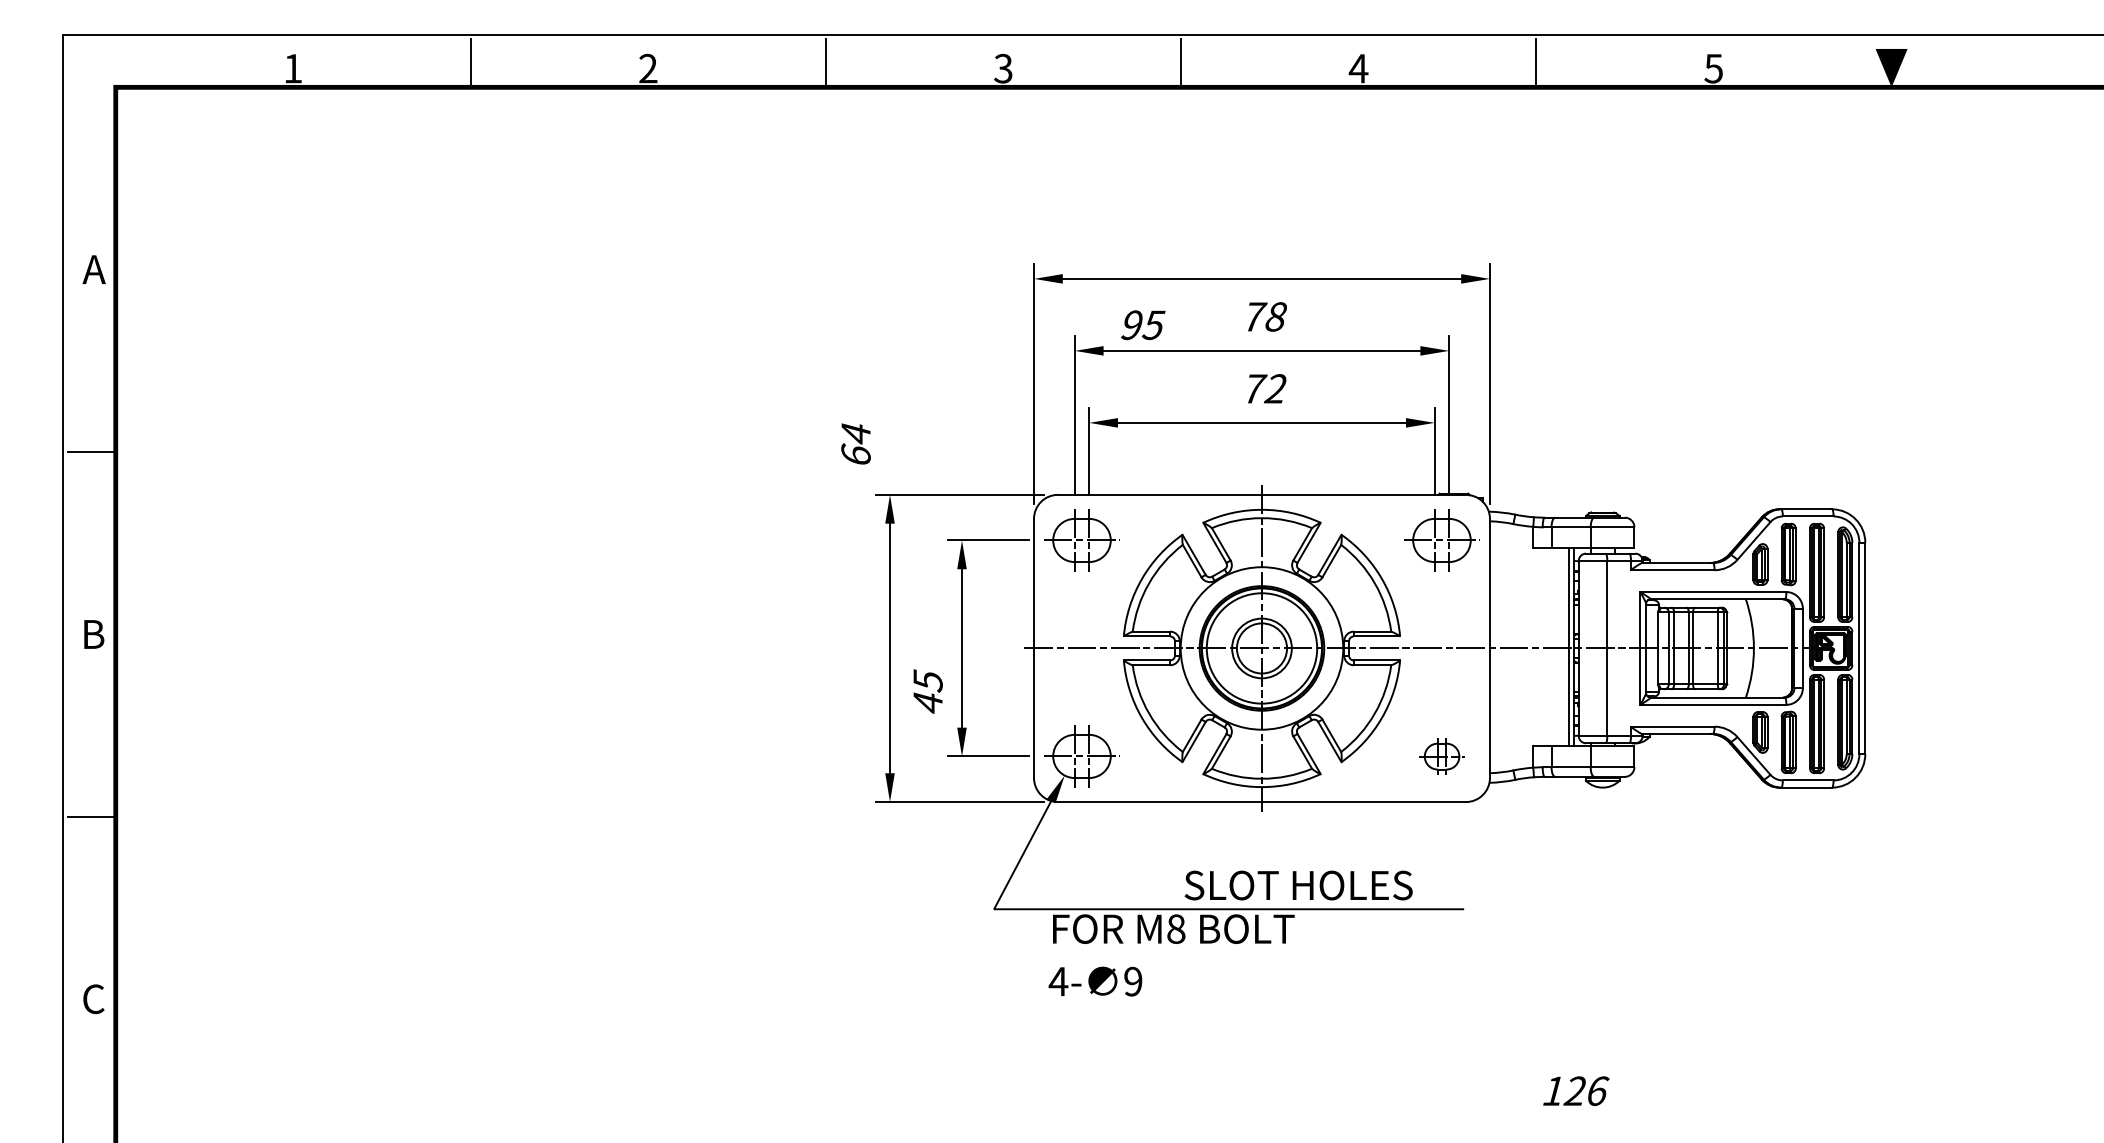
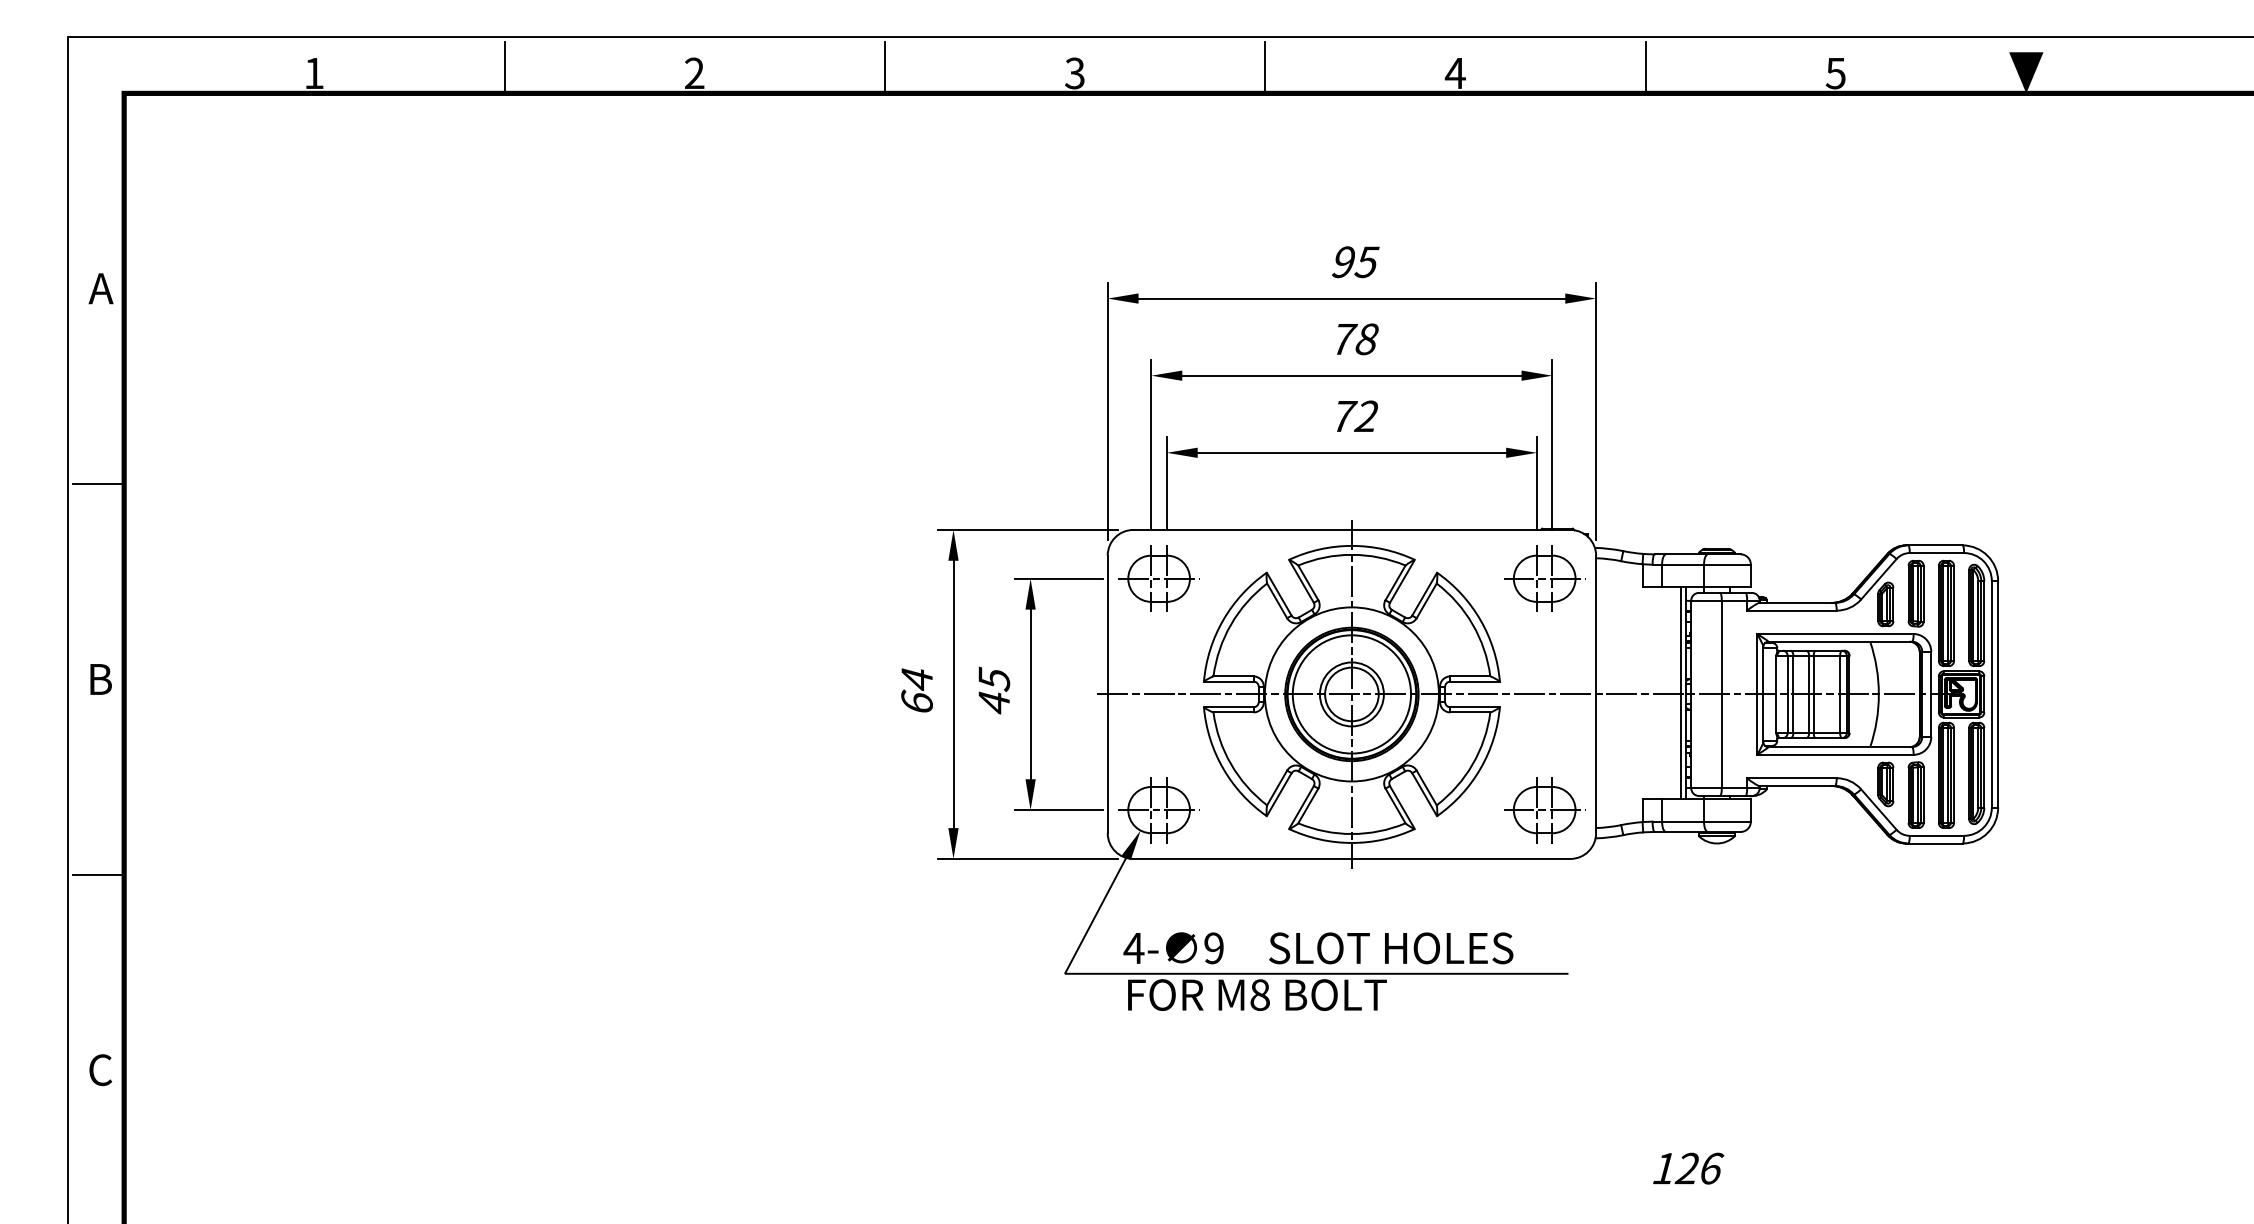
text: (1143, 325) -> (1355, 262), moved
text: (855, 444) -> (916, 690), moved
text: (928, 691) -> (994, 690), moved
part: (1441, 756) -> (1544, 810), size x1.67
text: (1095, 981) -> (1173, 948), moved

